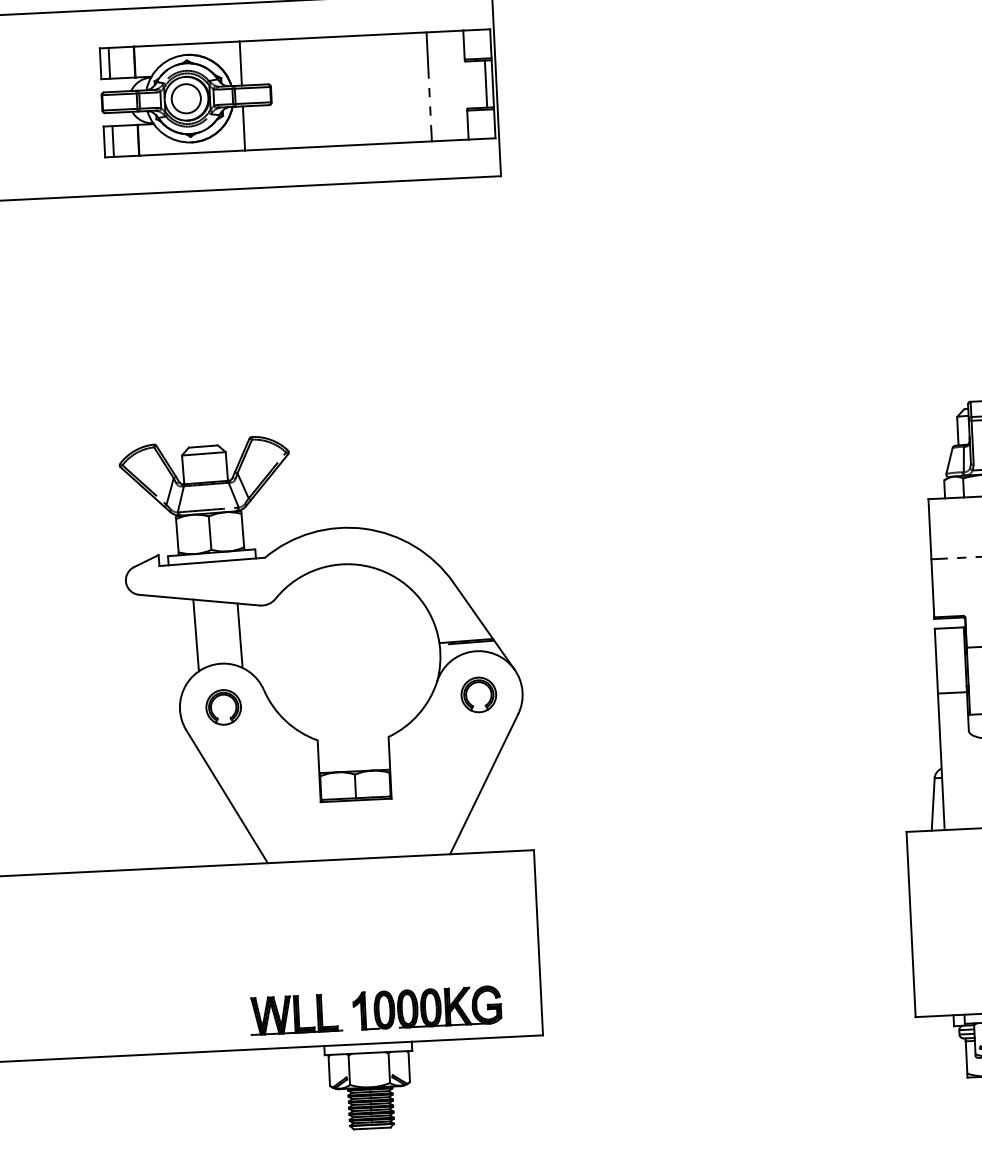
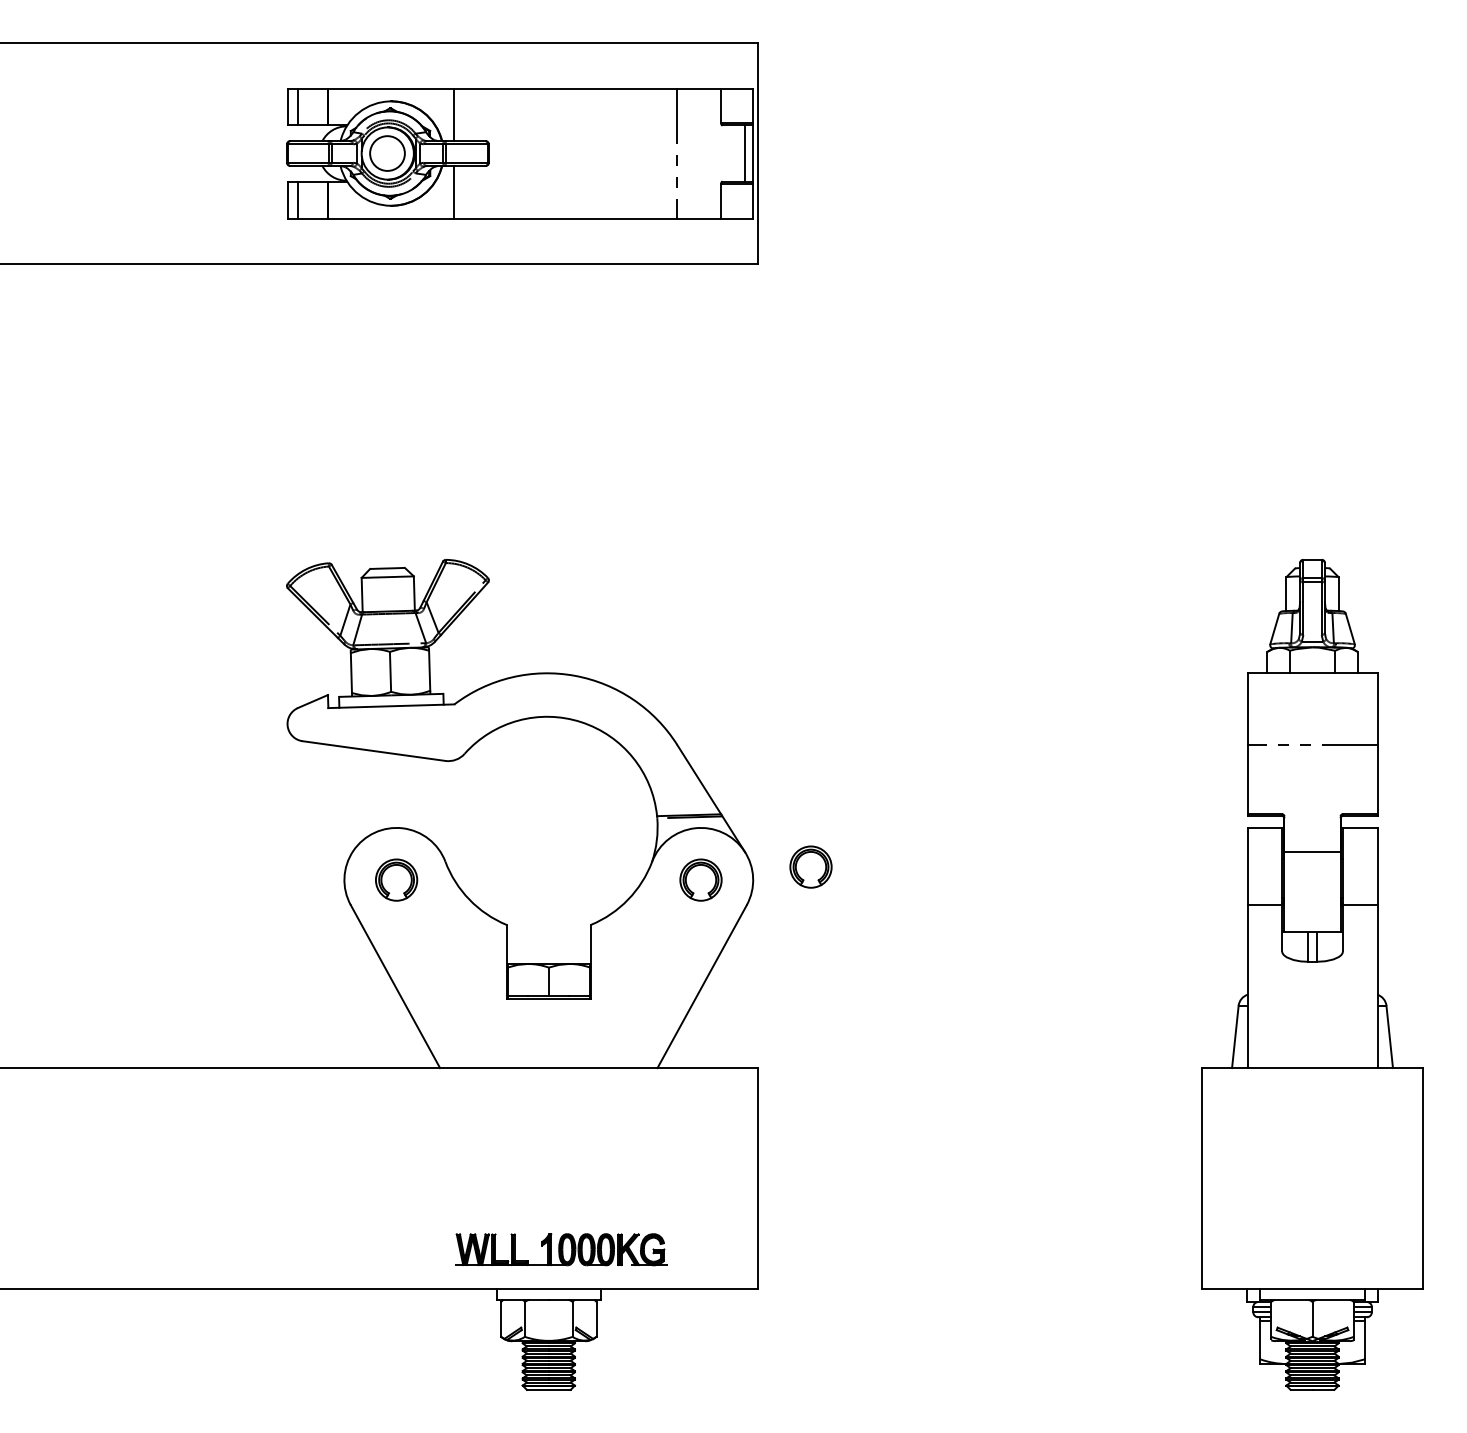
line: (195, 635) -> (367, 792), removed
line: (240, 635) -> (420, 795), removed
part: (570, 679) -> (810, 866), added
part: (375, 1010) -> (559, 1249), size x0.7

